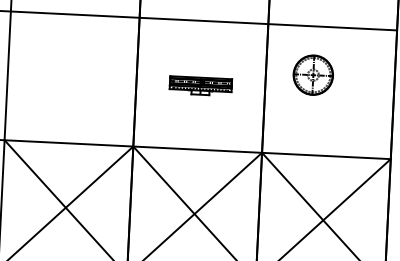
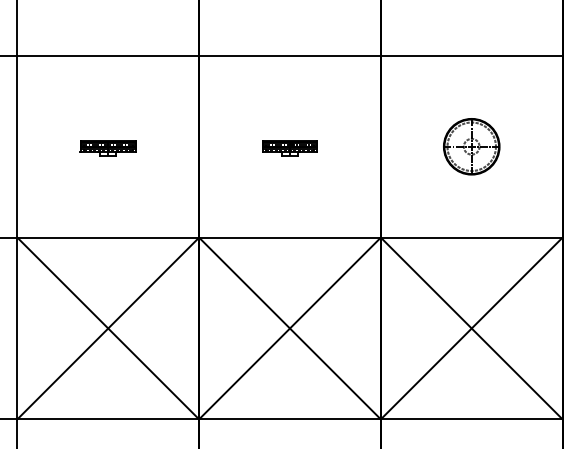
part: (313, 75) -> (471, 146), moved
part: (71, 80) -> (107, 148), added
part: (200, 86) -> (289, 148), size x0.62

